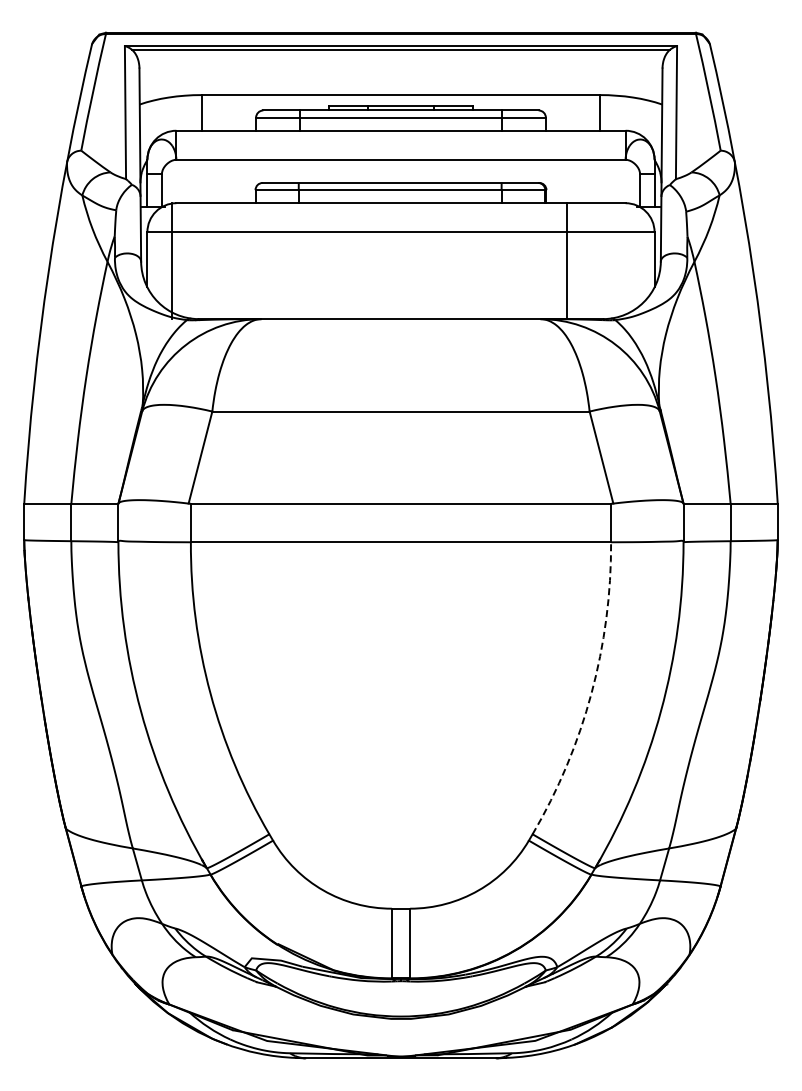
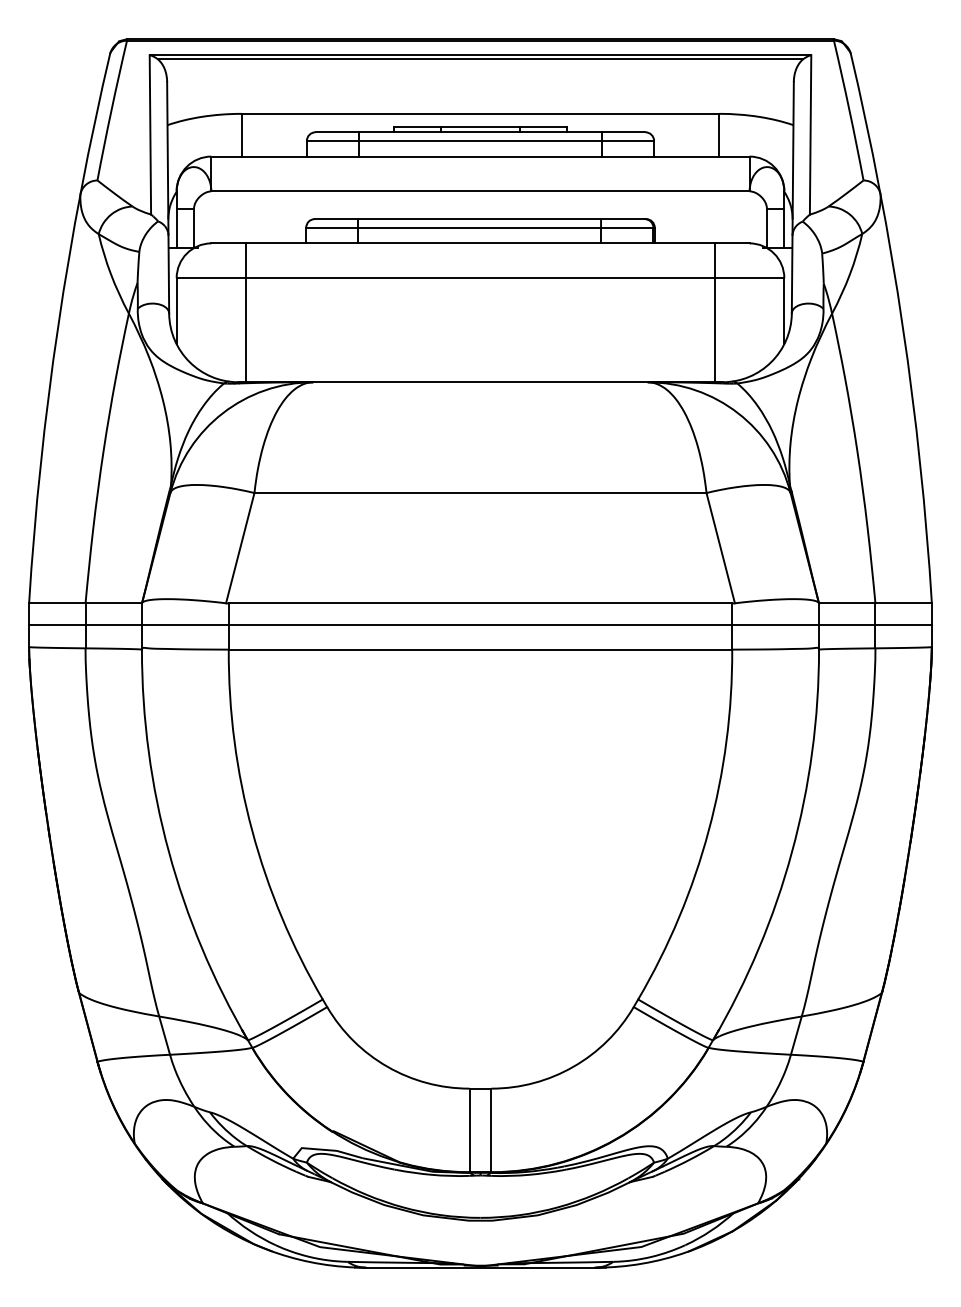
line: (172, 261) -> (246, 313), moved
line: (566, 261) -> (714, 313), moved
line: (400, 522) -> (479, 625), added
arc: (591, 693) -> (708, 830), dashed -> solid

